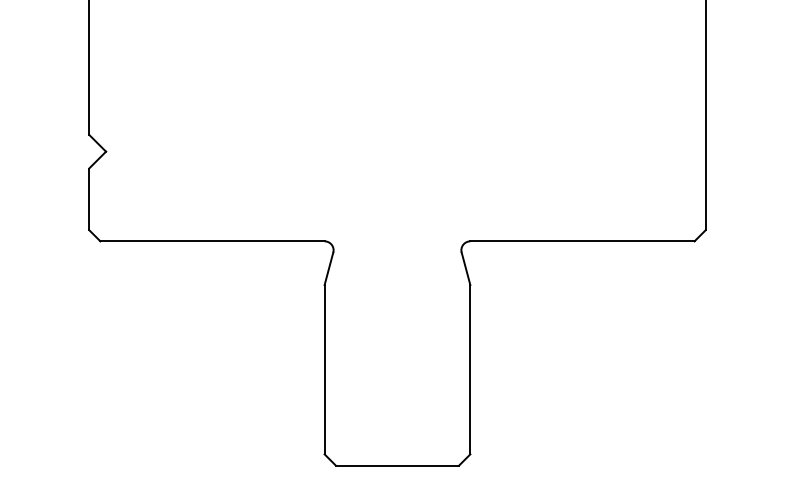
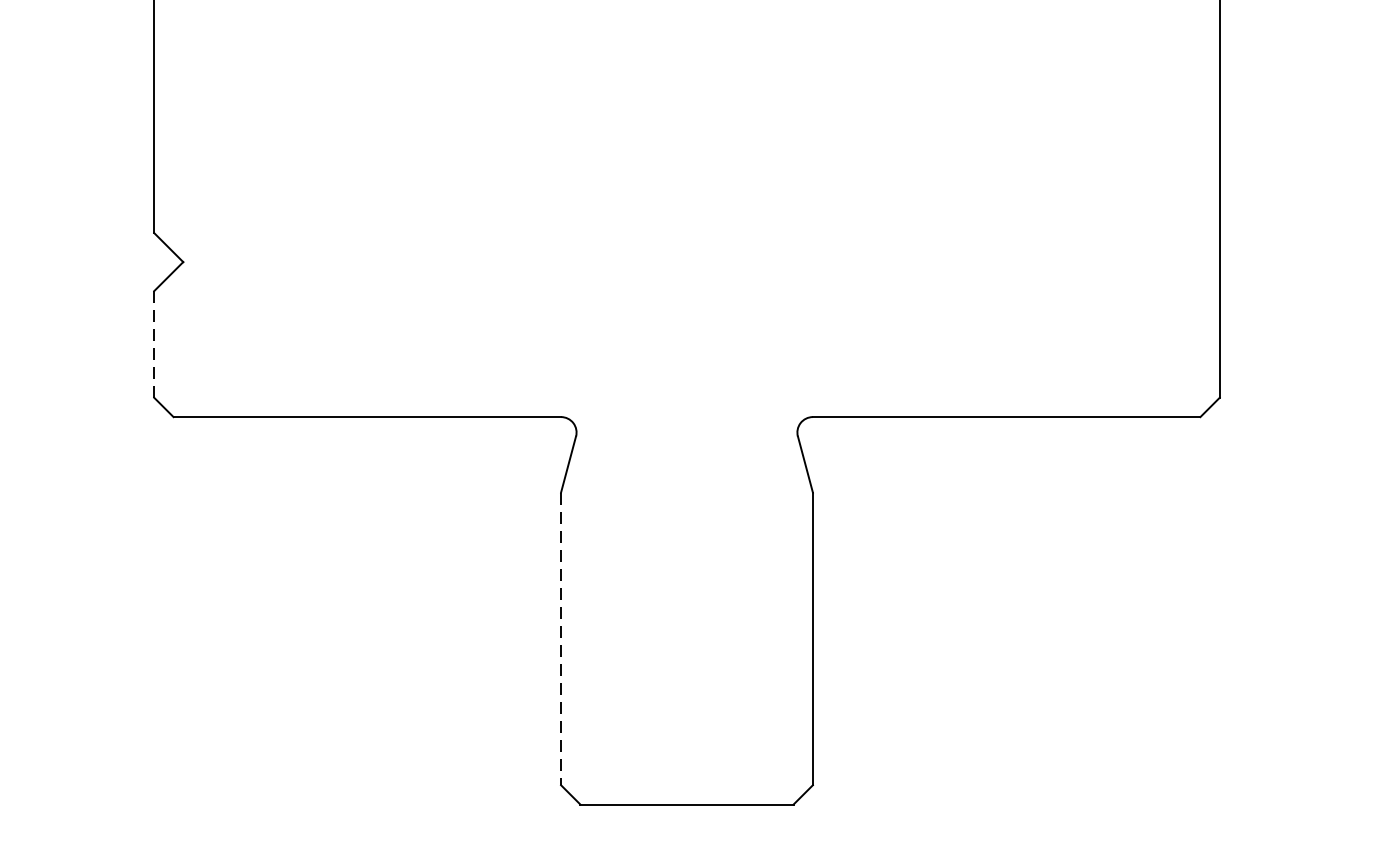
line: (89, 199) -> (154, 344), solid -> dashed
line: (324, 369) -> (560, 638), solid -> dashed

